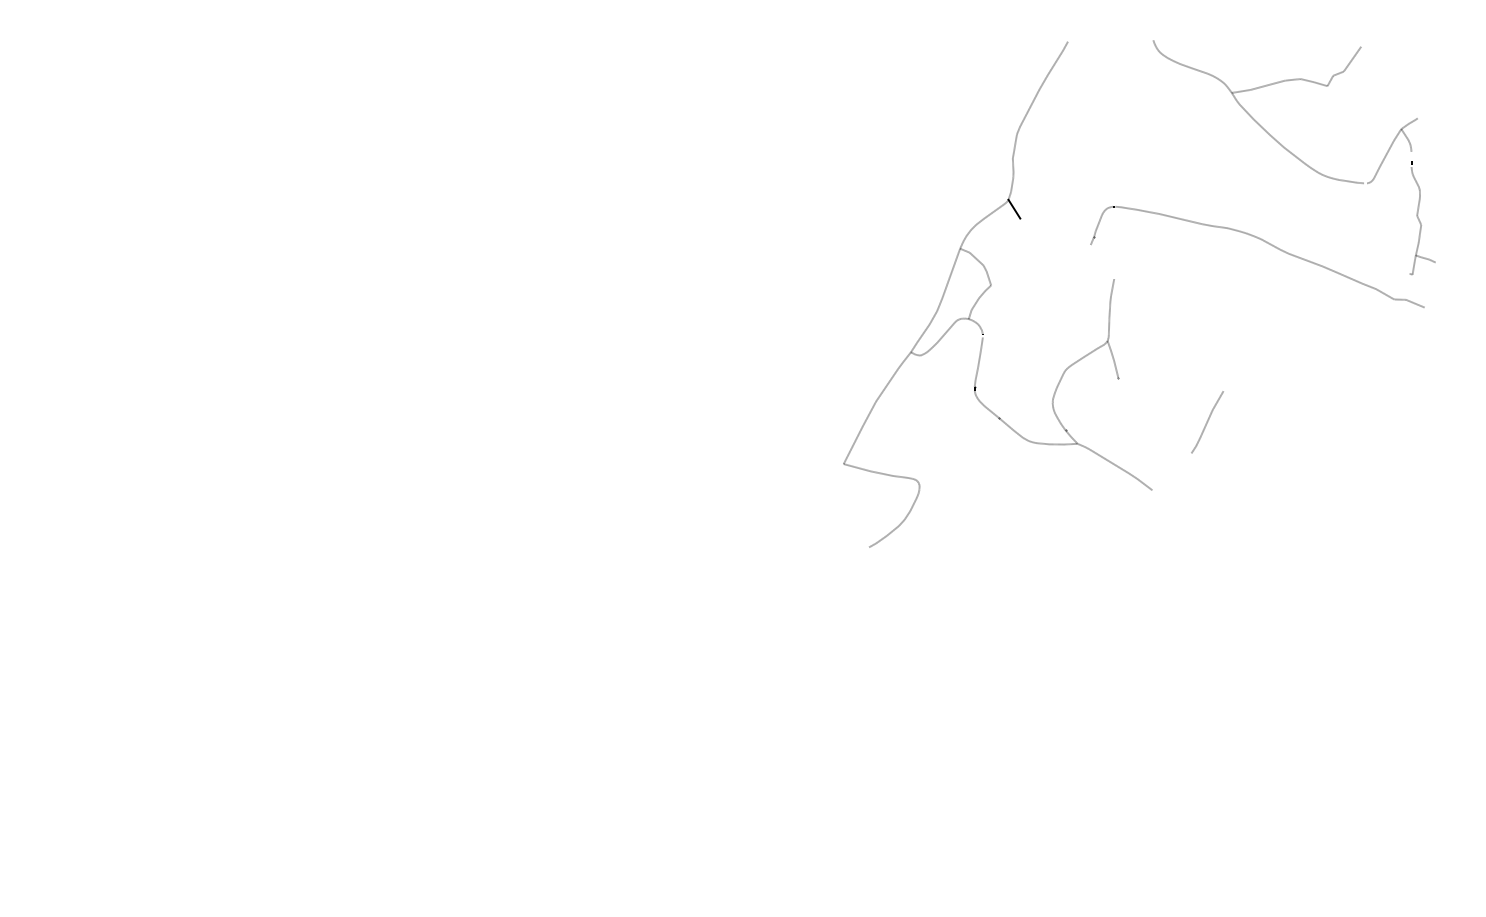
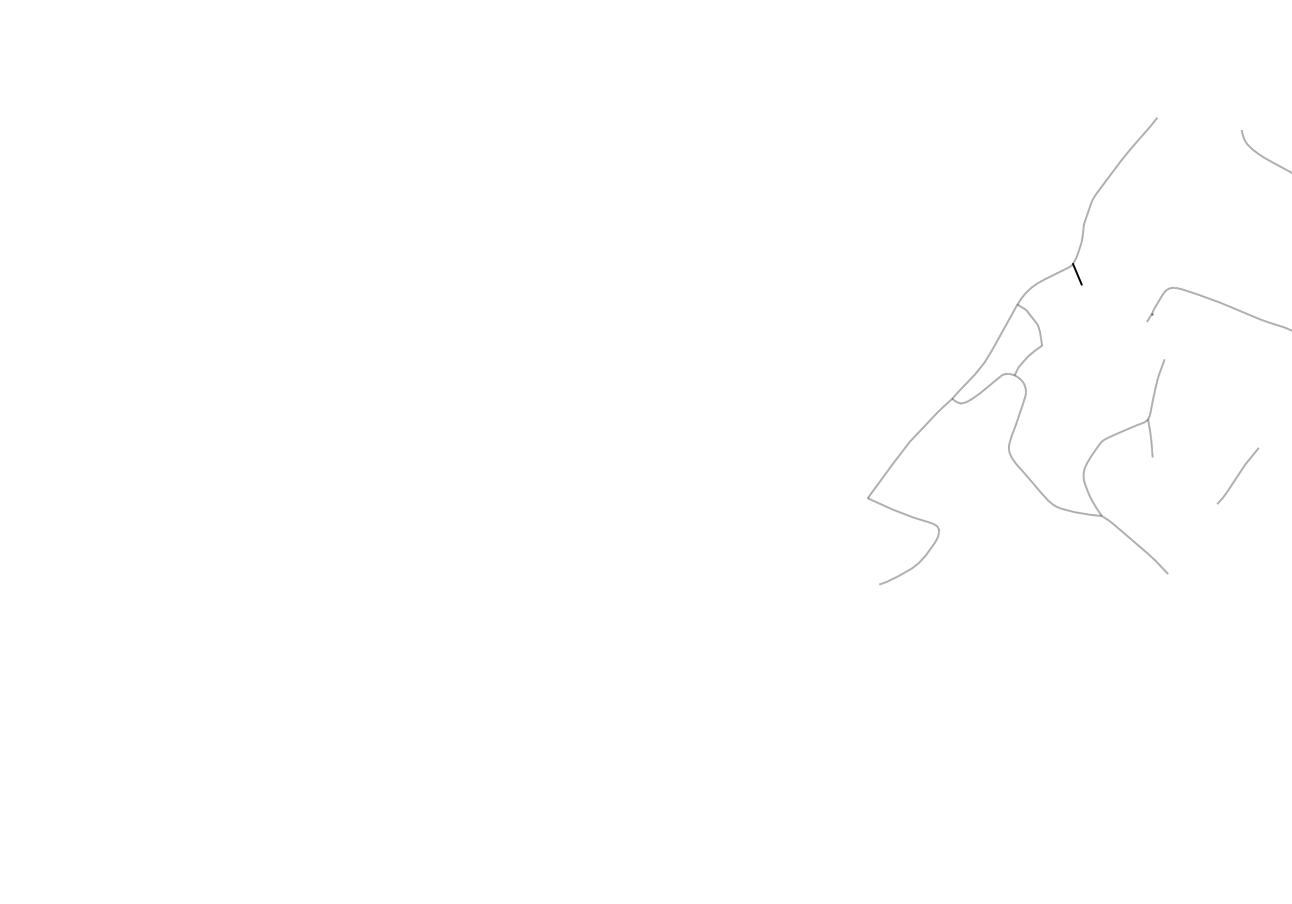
line: (1207, 422) -> (1237, 476), moved

